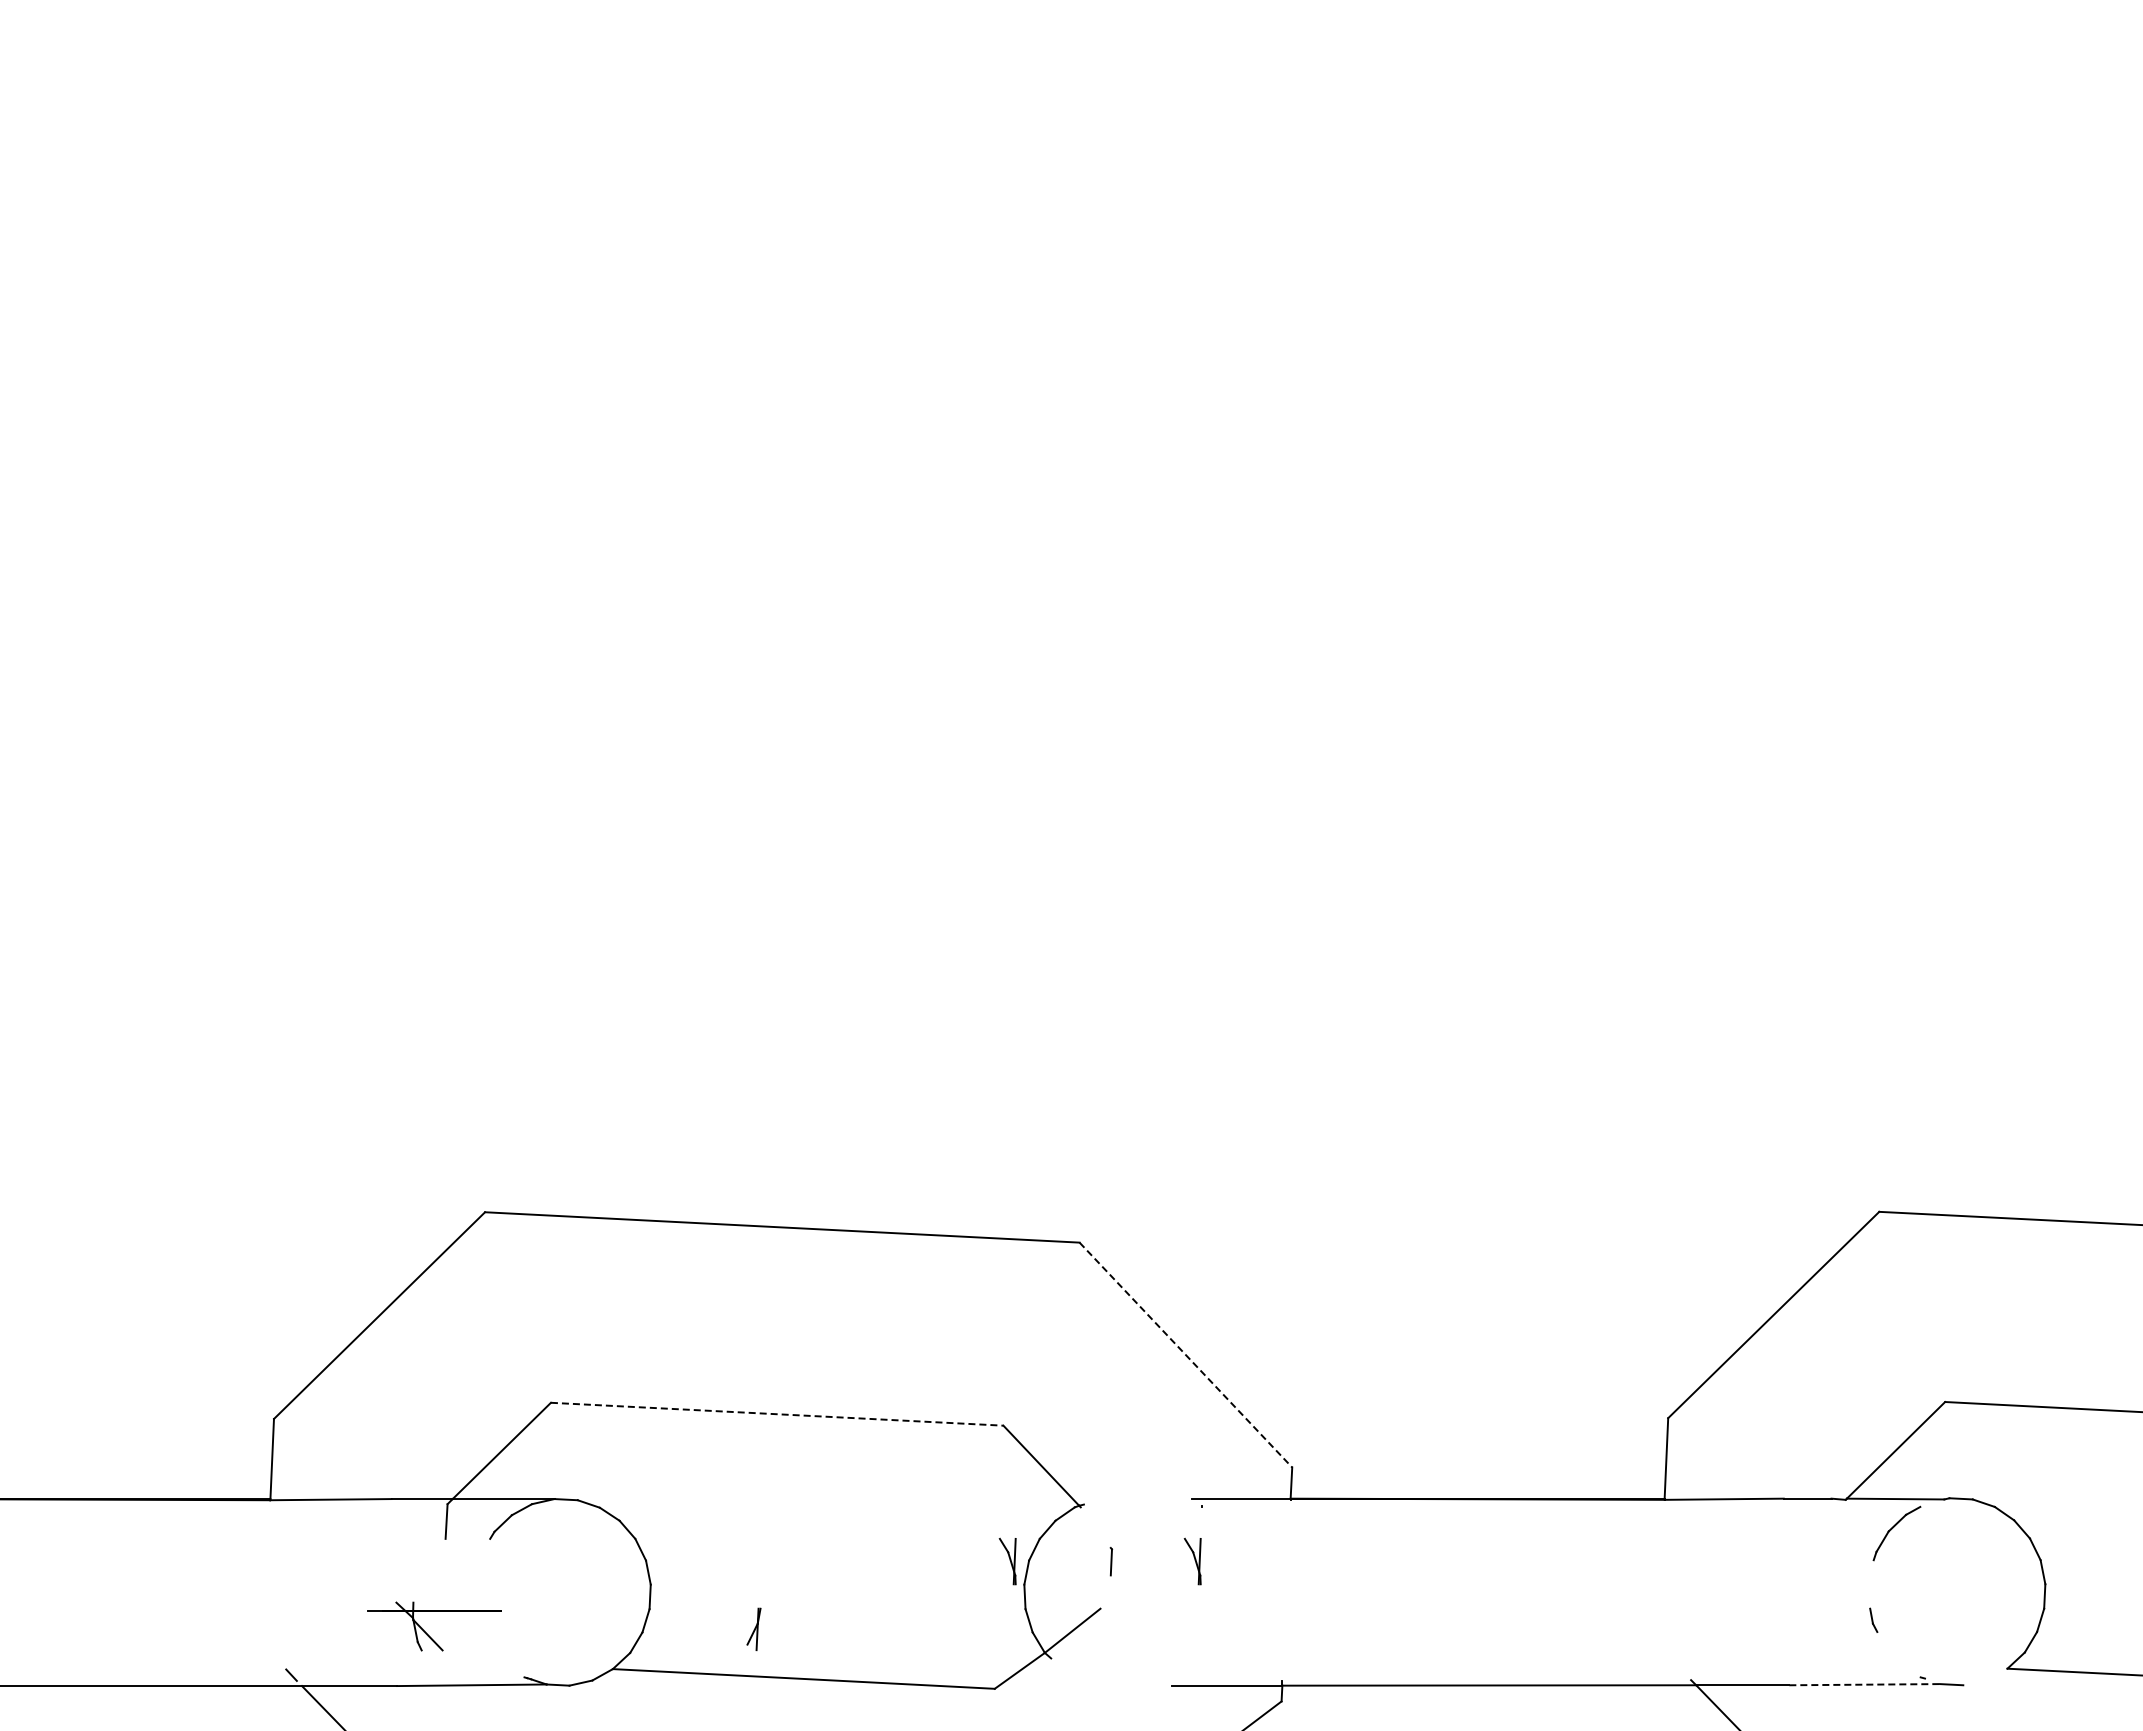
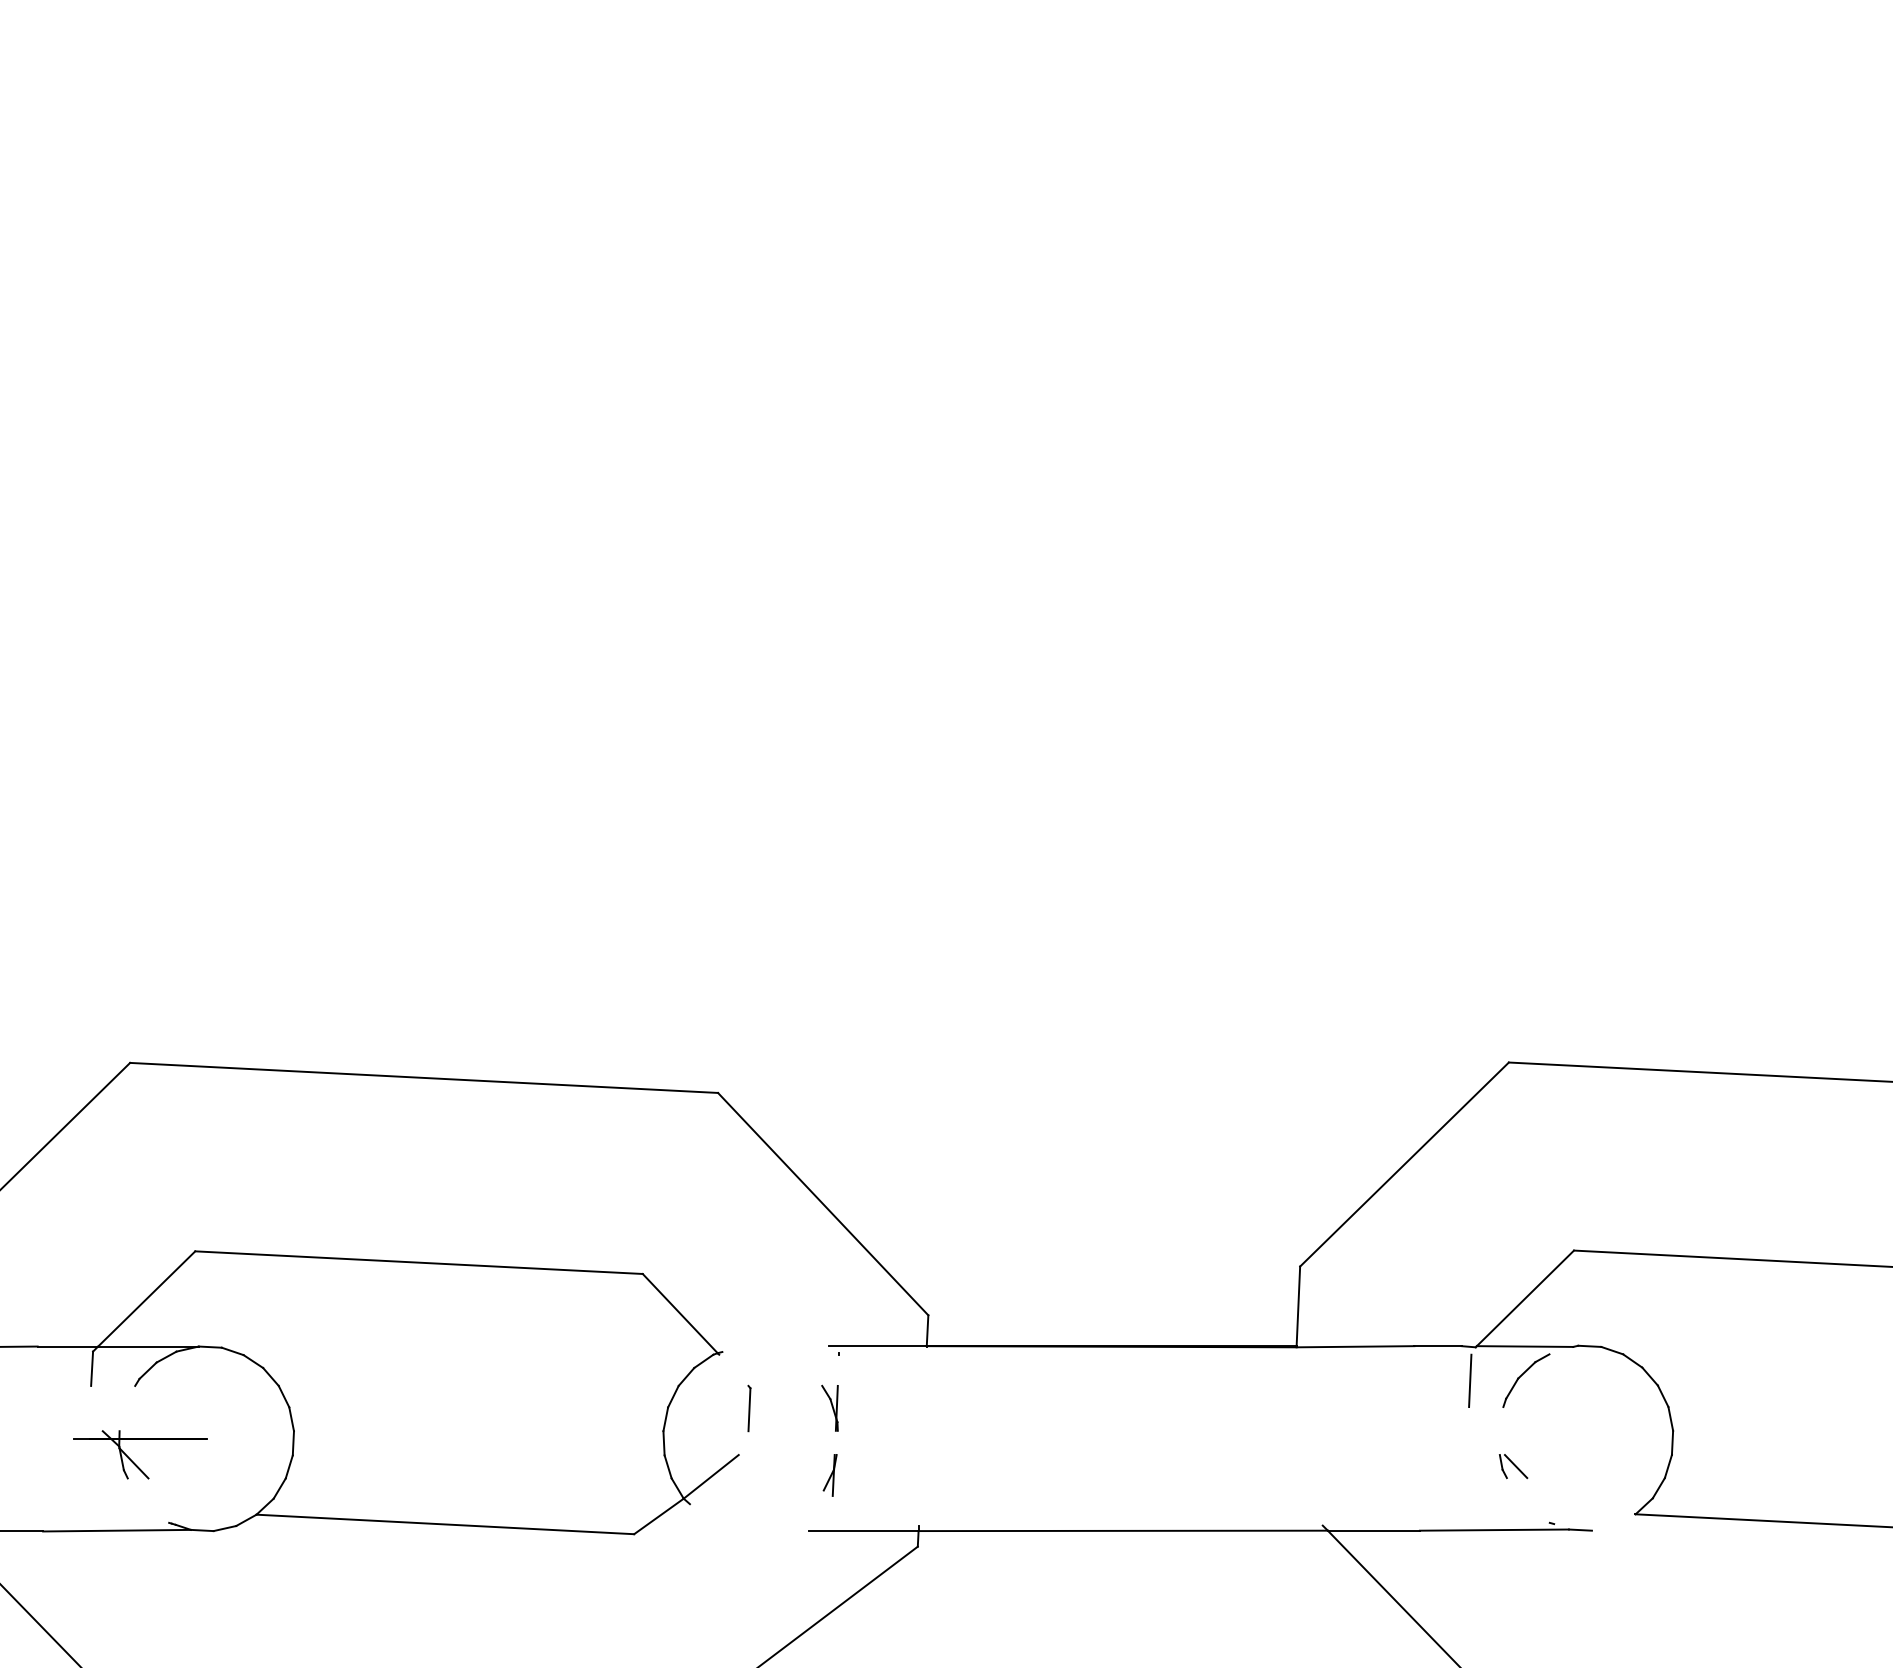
line: (1185, 1355) -> (822, 1204), dashed -> solid
line: (777, 1414) -> (419, 1262), dashed -> solid
line: (1840, 1533) -> (1470, 1380), added
part: (1007, 1561) -> (646, 1408), removed
part: (1111, 1561) -> (749, 1408), size x1.67
line: (1886, 1620) -> (1516, 1466), added
part: (753, 1628) -> (829, 1474), moved
part: (427, 1633) -> (133, 1461), moved
line: (1865, 1684) -> (1495, 1529), dashed -> solid

